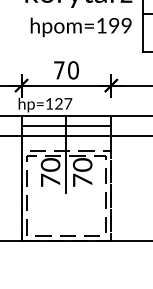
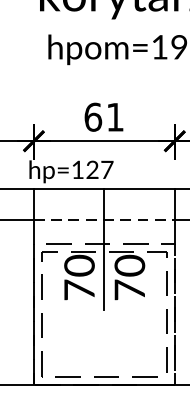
text: (66, 70) -> (104, 117), 70 -> 61
line: (66, 125) -> (104, 203), removed
line: (66, 135) -> (104, 219), solid -> dashed

